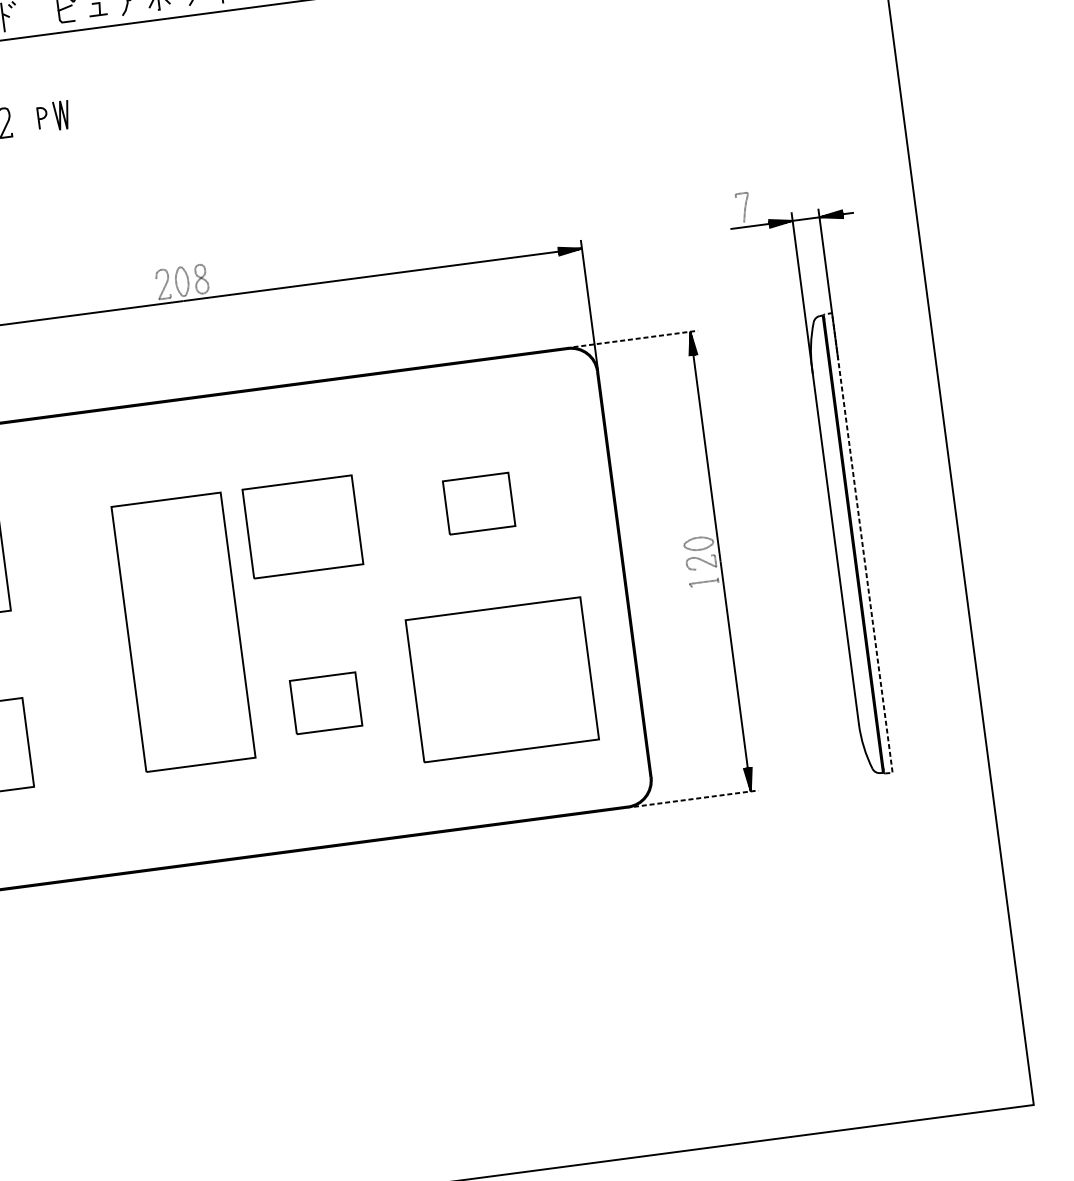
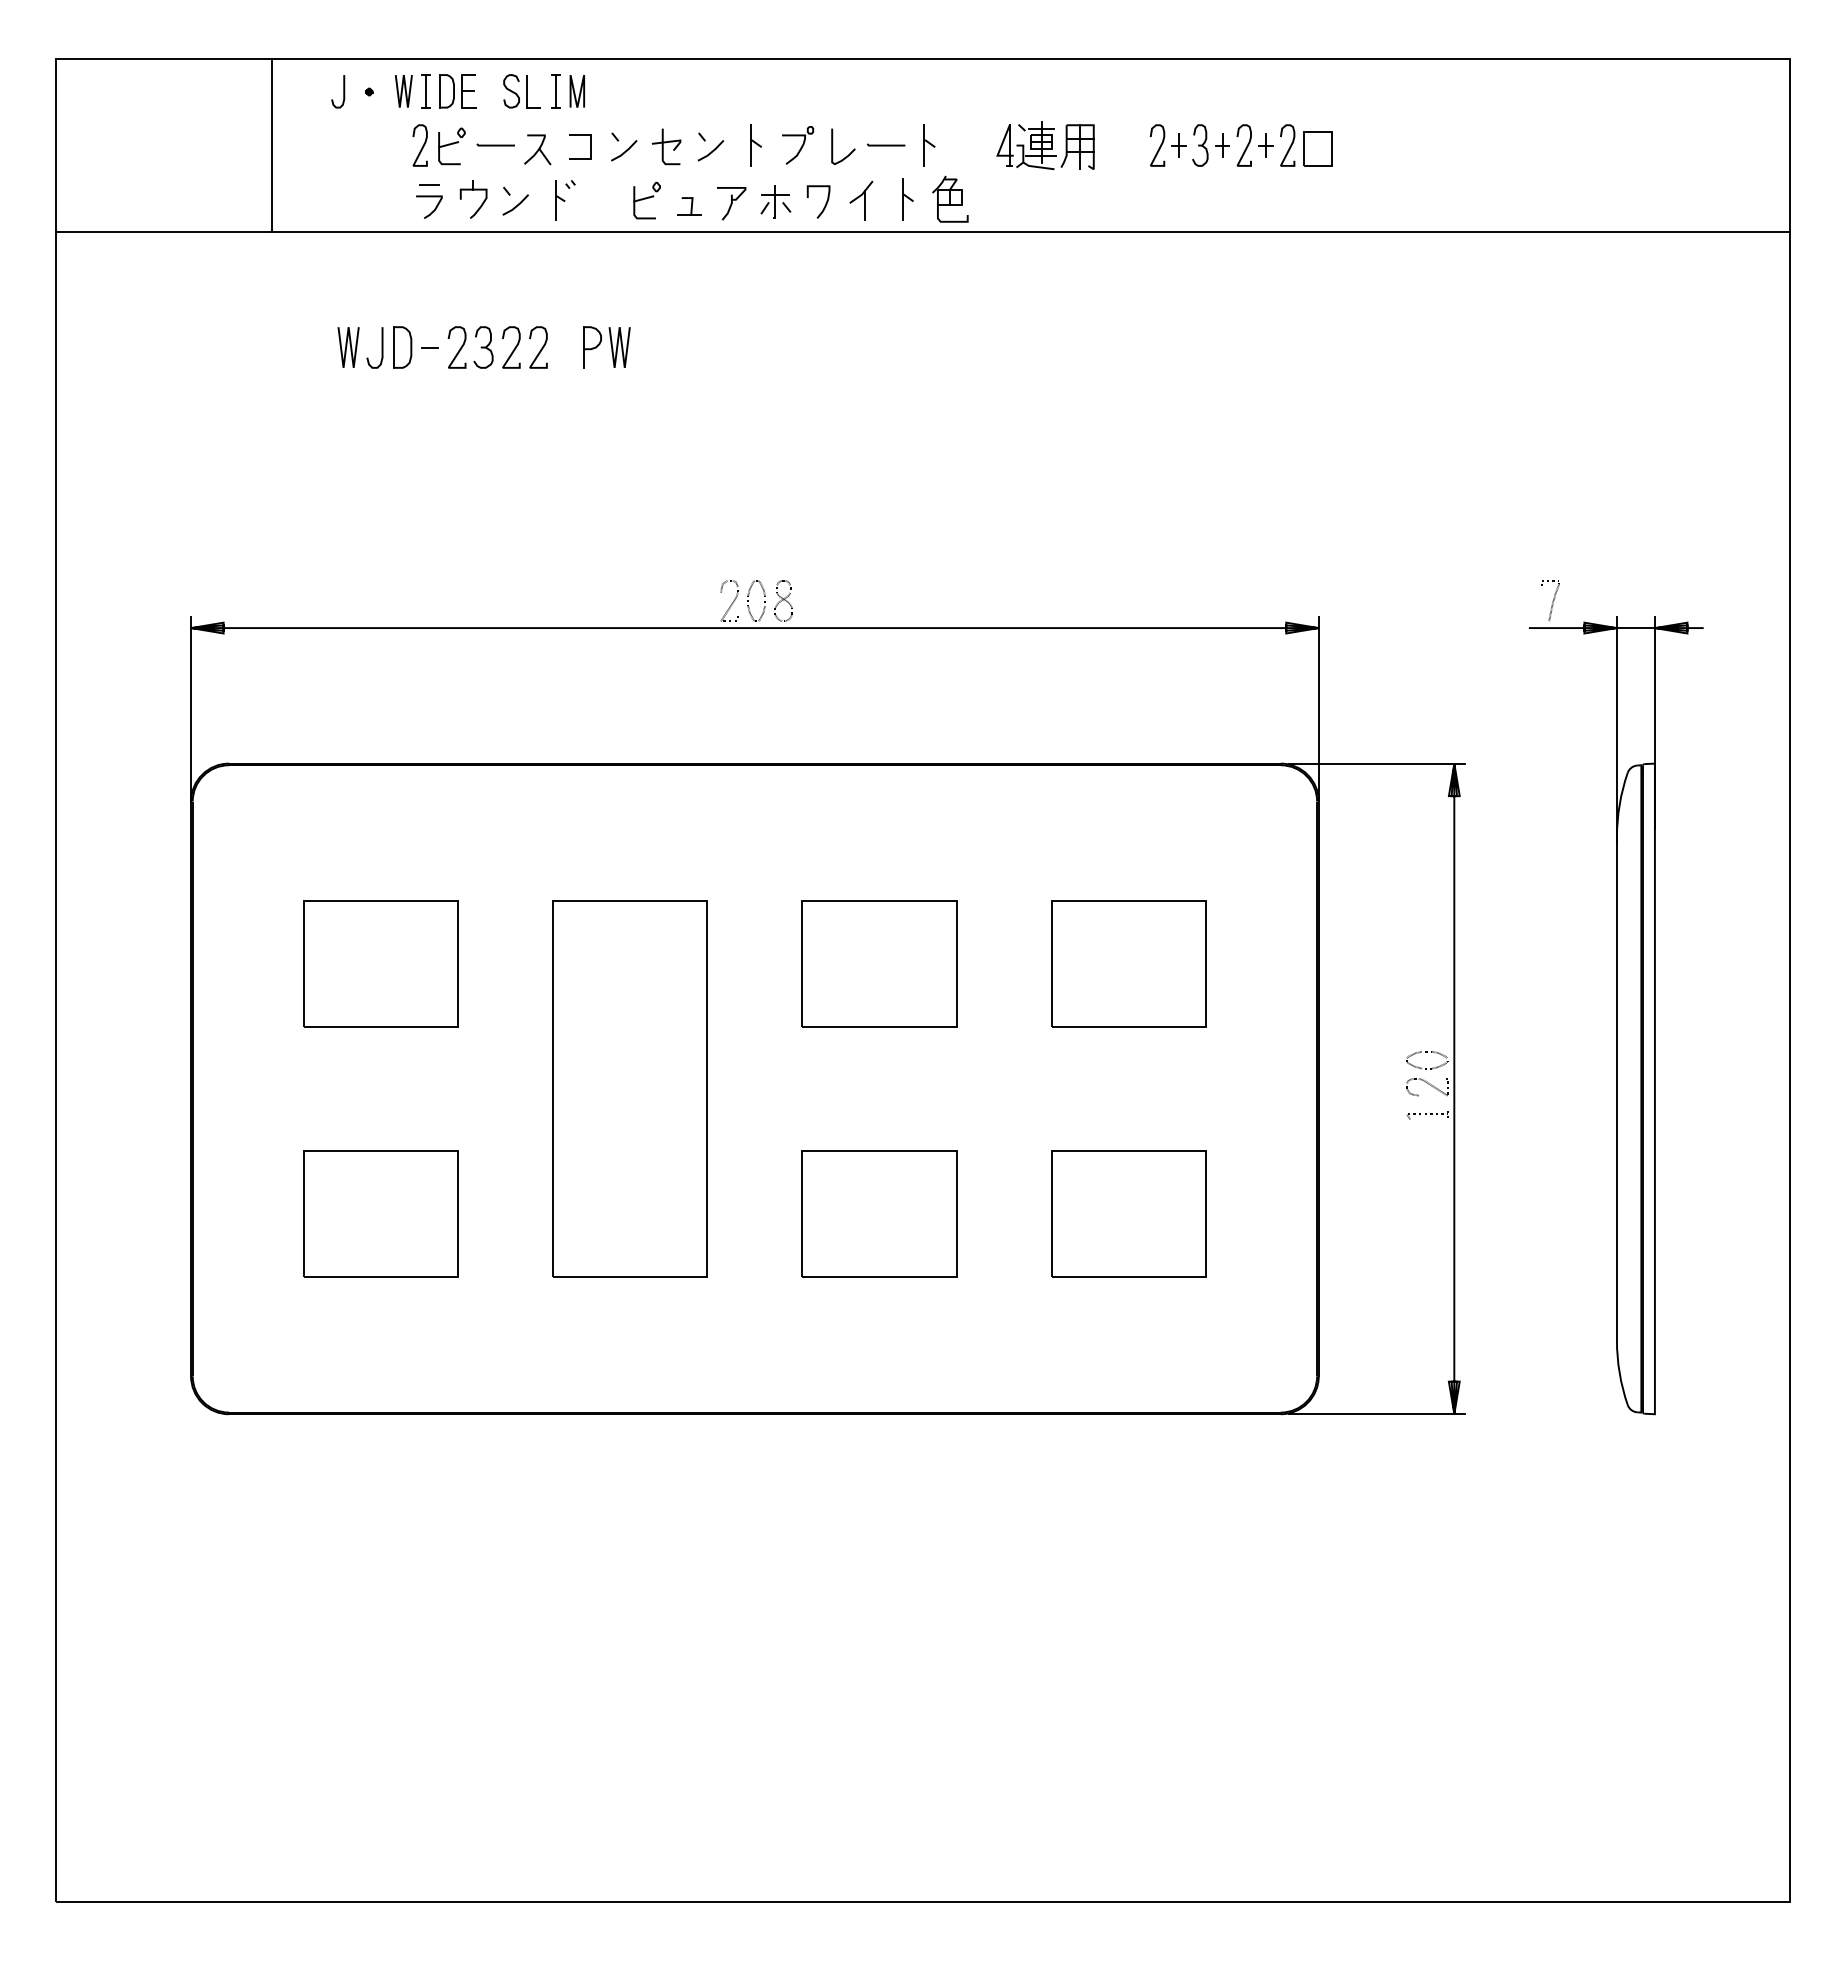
part: (42, 117) -> (592, 347), size x1.43
line: (636, 338) -> (1377, 763), dashed -> solid
part: (478, 503) -> (1128, 963), size x1.67
line: (862, 542) -> (1654, 1088), dashed -> solid
part: (182, 632) -> (629, 1088), moved
part: (501, 679) -> (1128, 1213), size x0.62
part: (326, 703) -> (879, 1213), size x1.67
line: (696, 798) -> (1377, 1414), dashed -> solid

